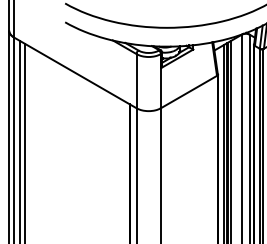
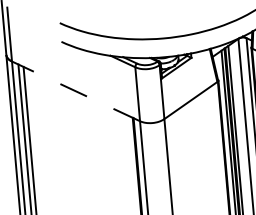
line: (75, 72) -> (76, 90), solid -> dashed

